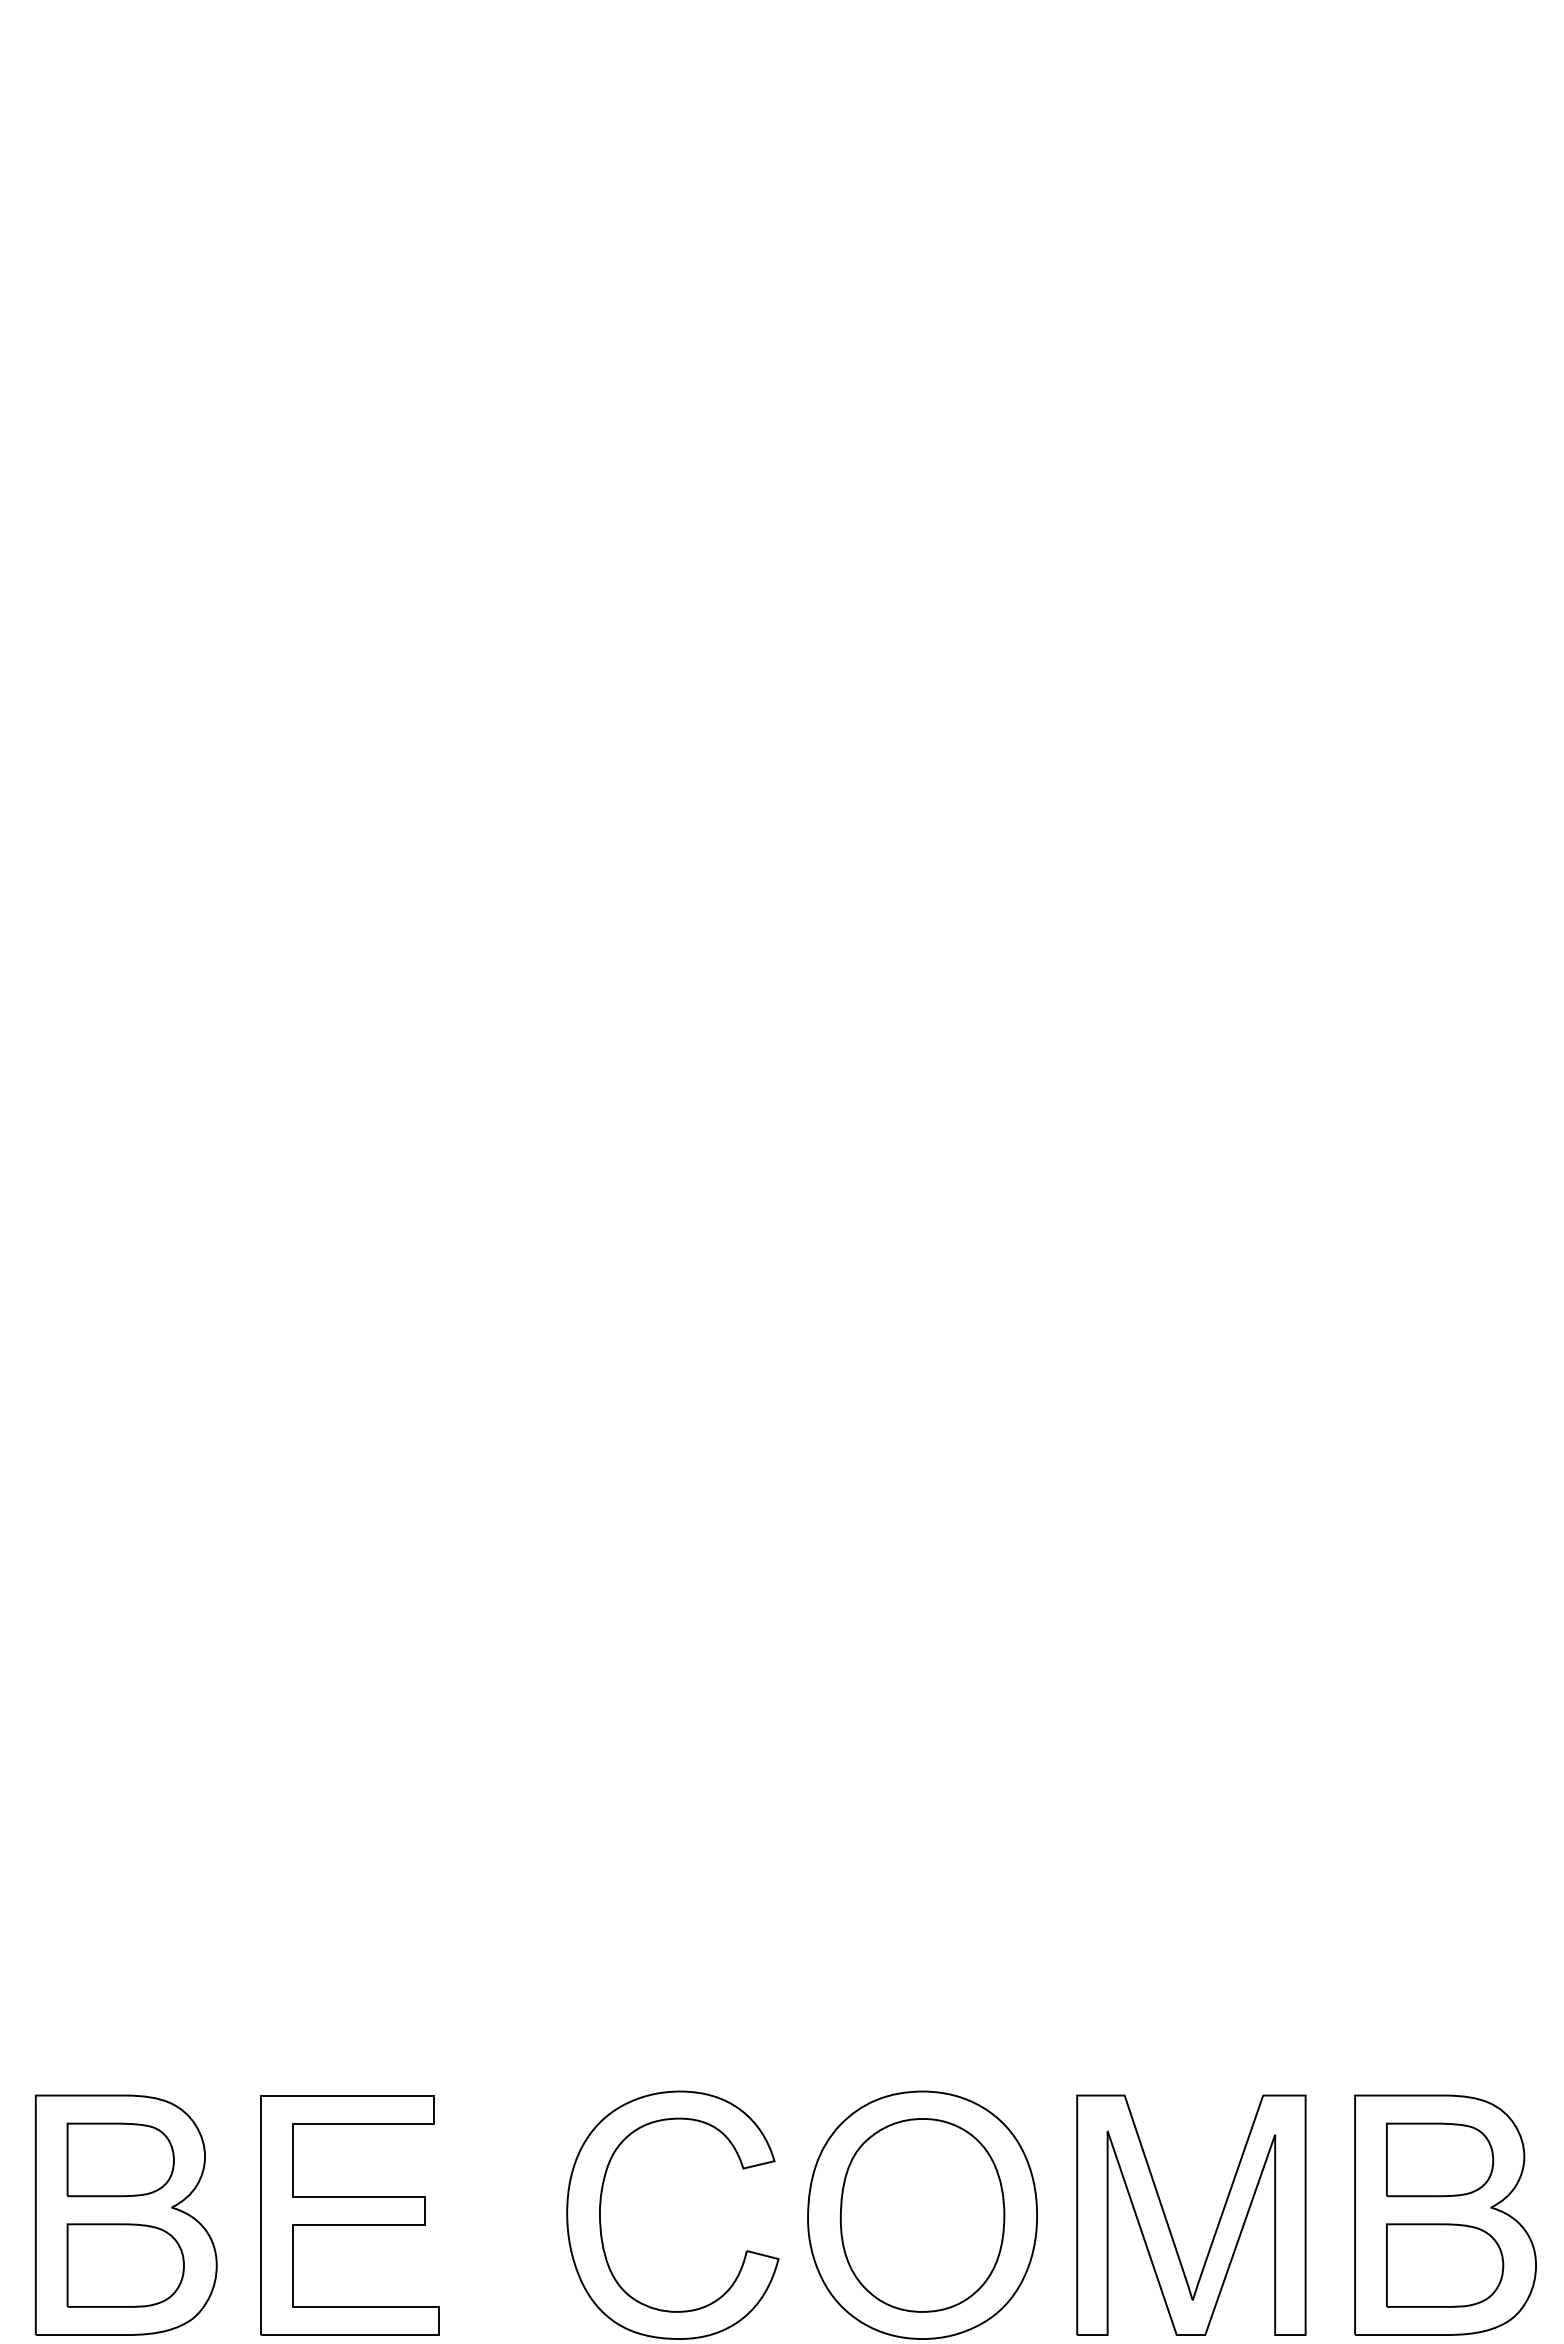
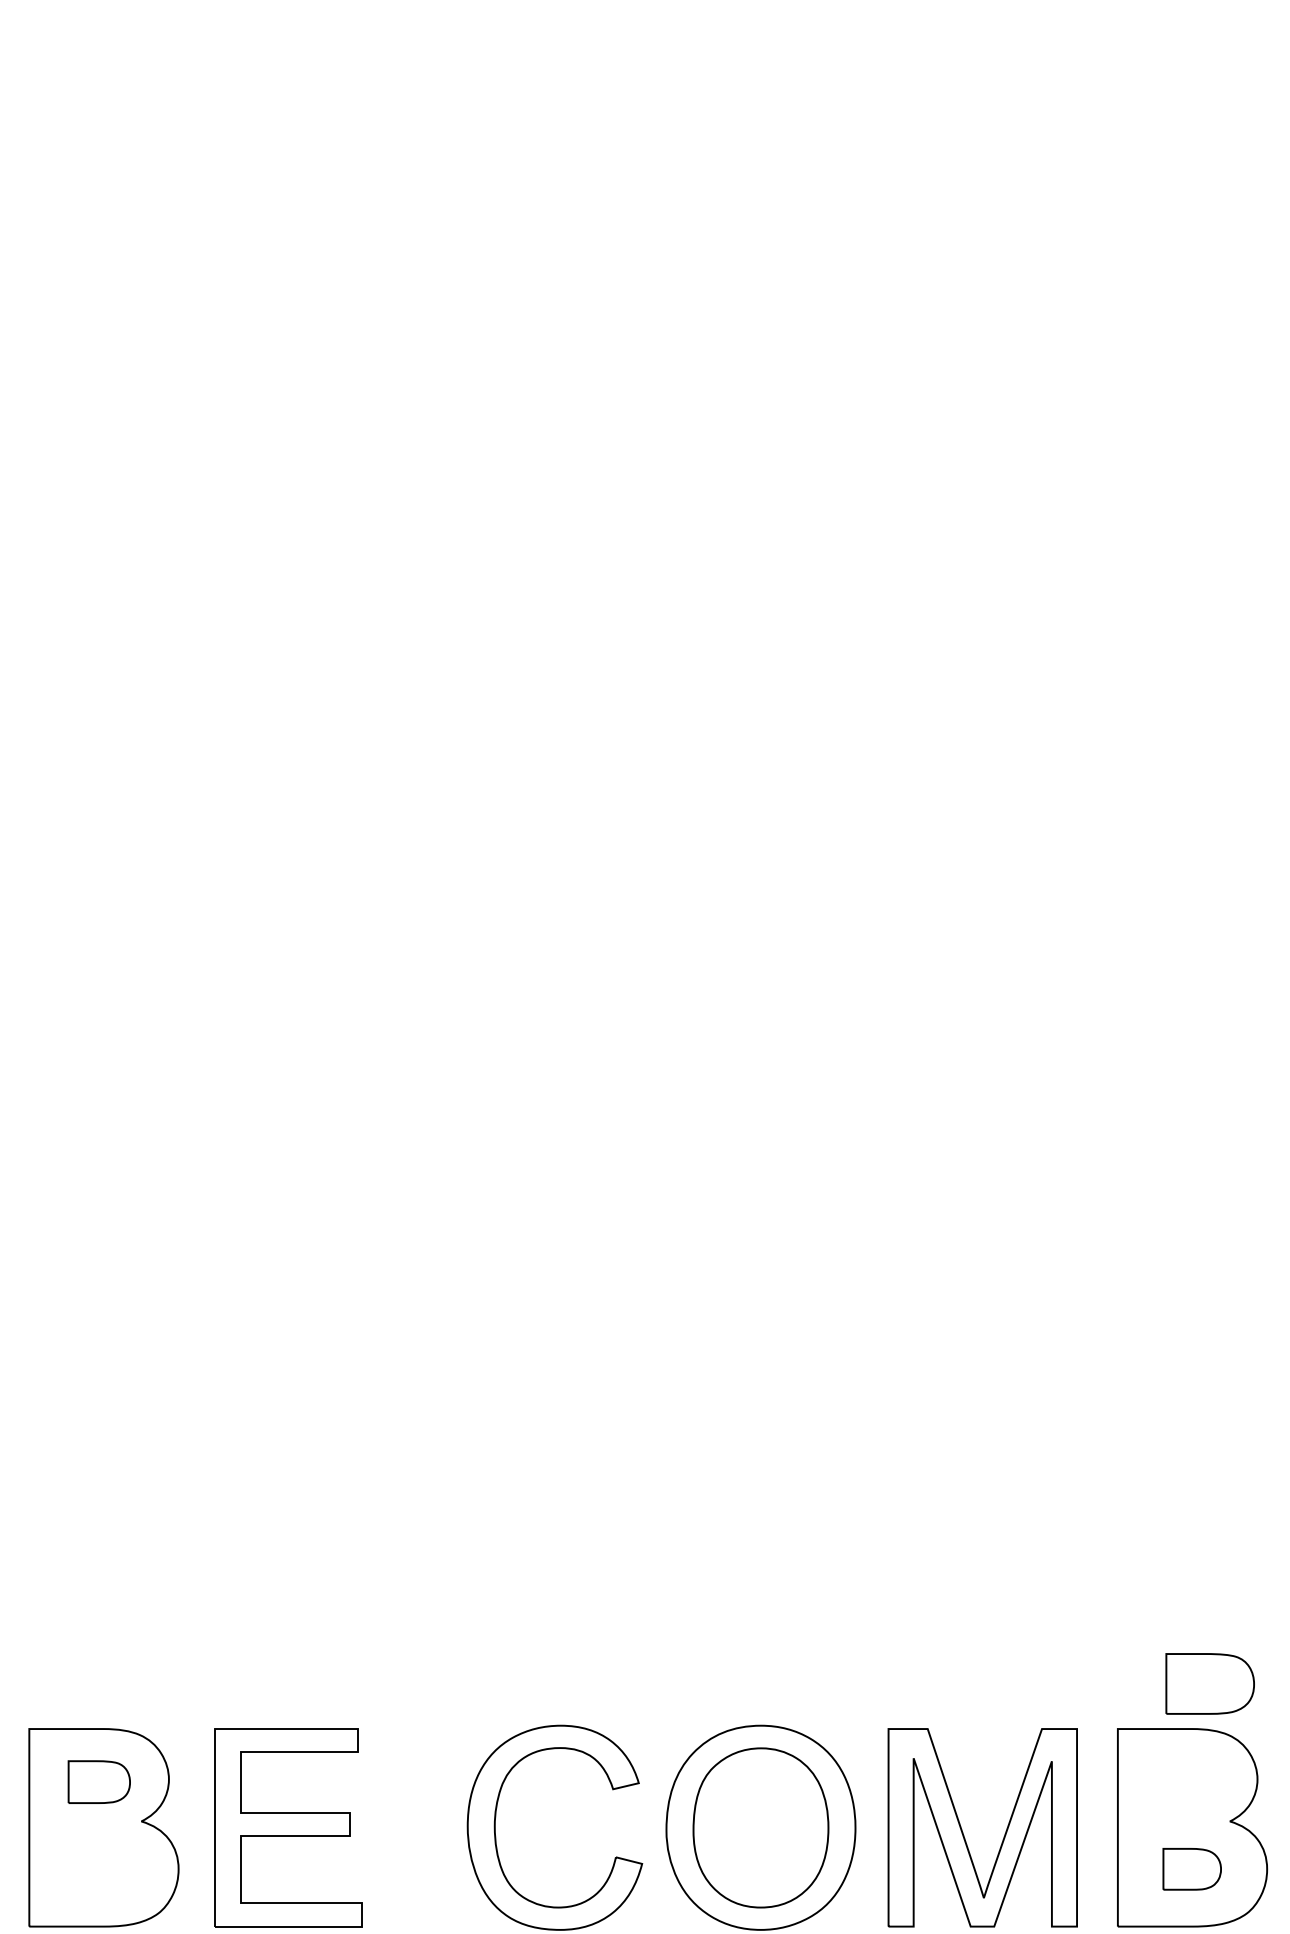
part: (120, 2159) -> (99, 1781), size x0.7
part: (1440, 2159) -> (1210, 1683), moved
part: (125, 2265) -> (103, 1869), removed
part: (1445, 2265) -> (1192, 1869), size x0.6

